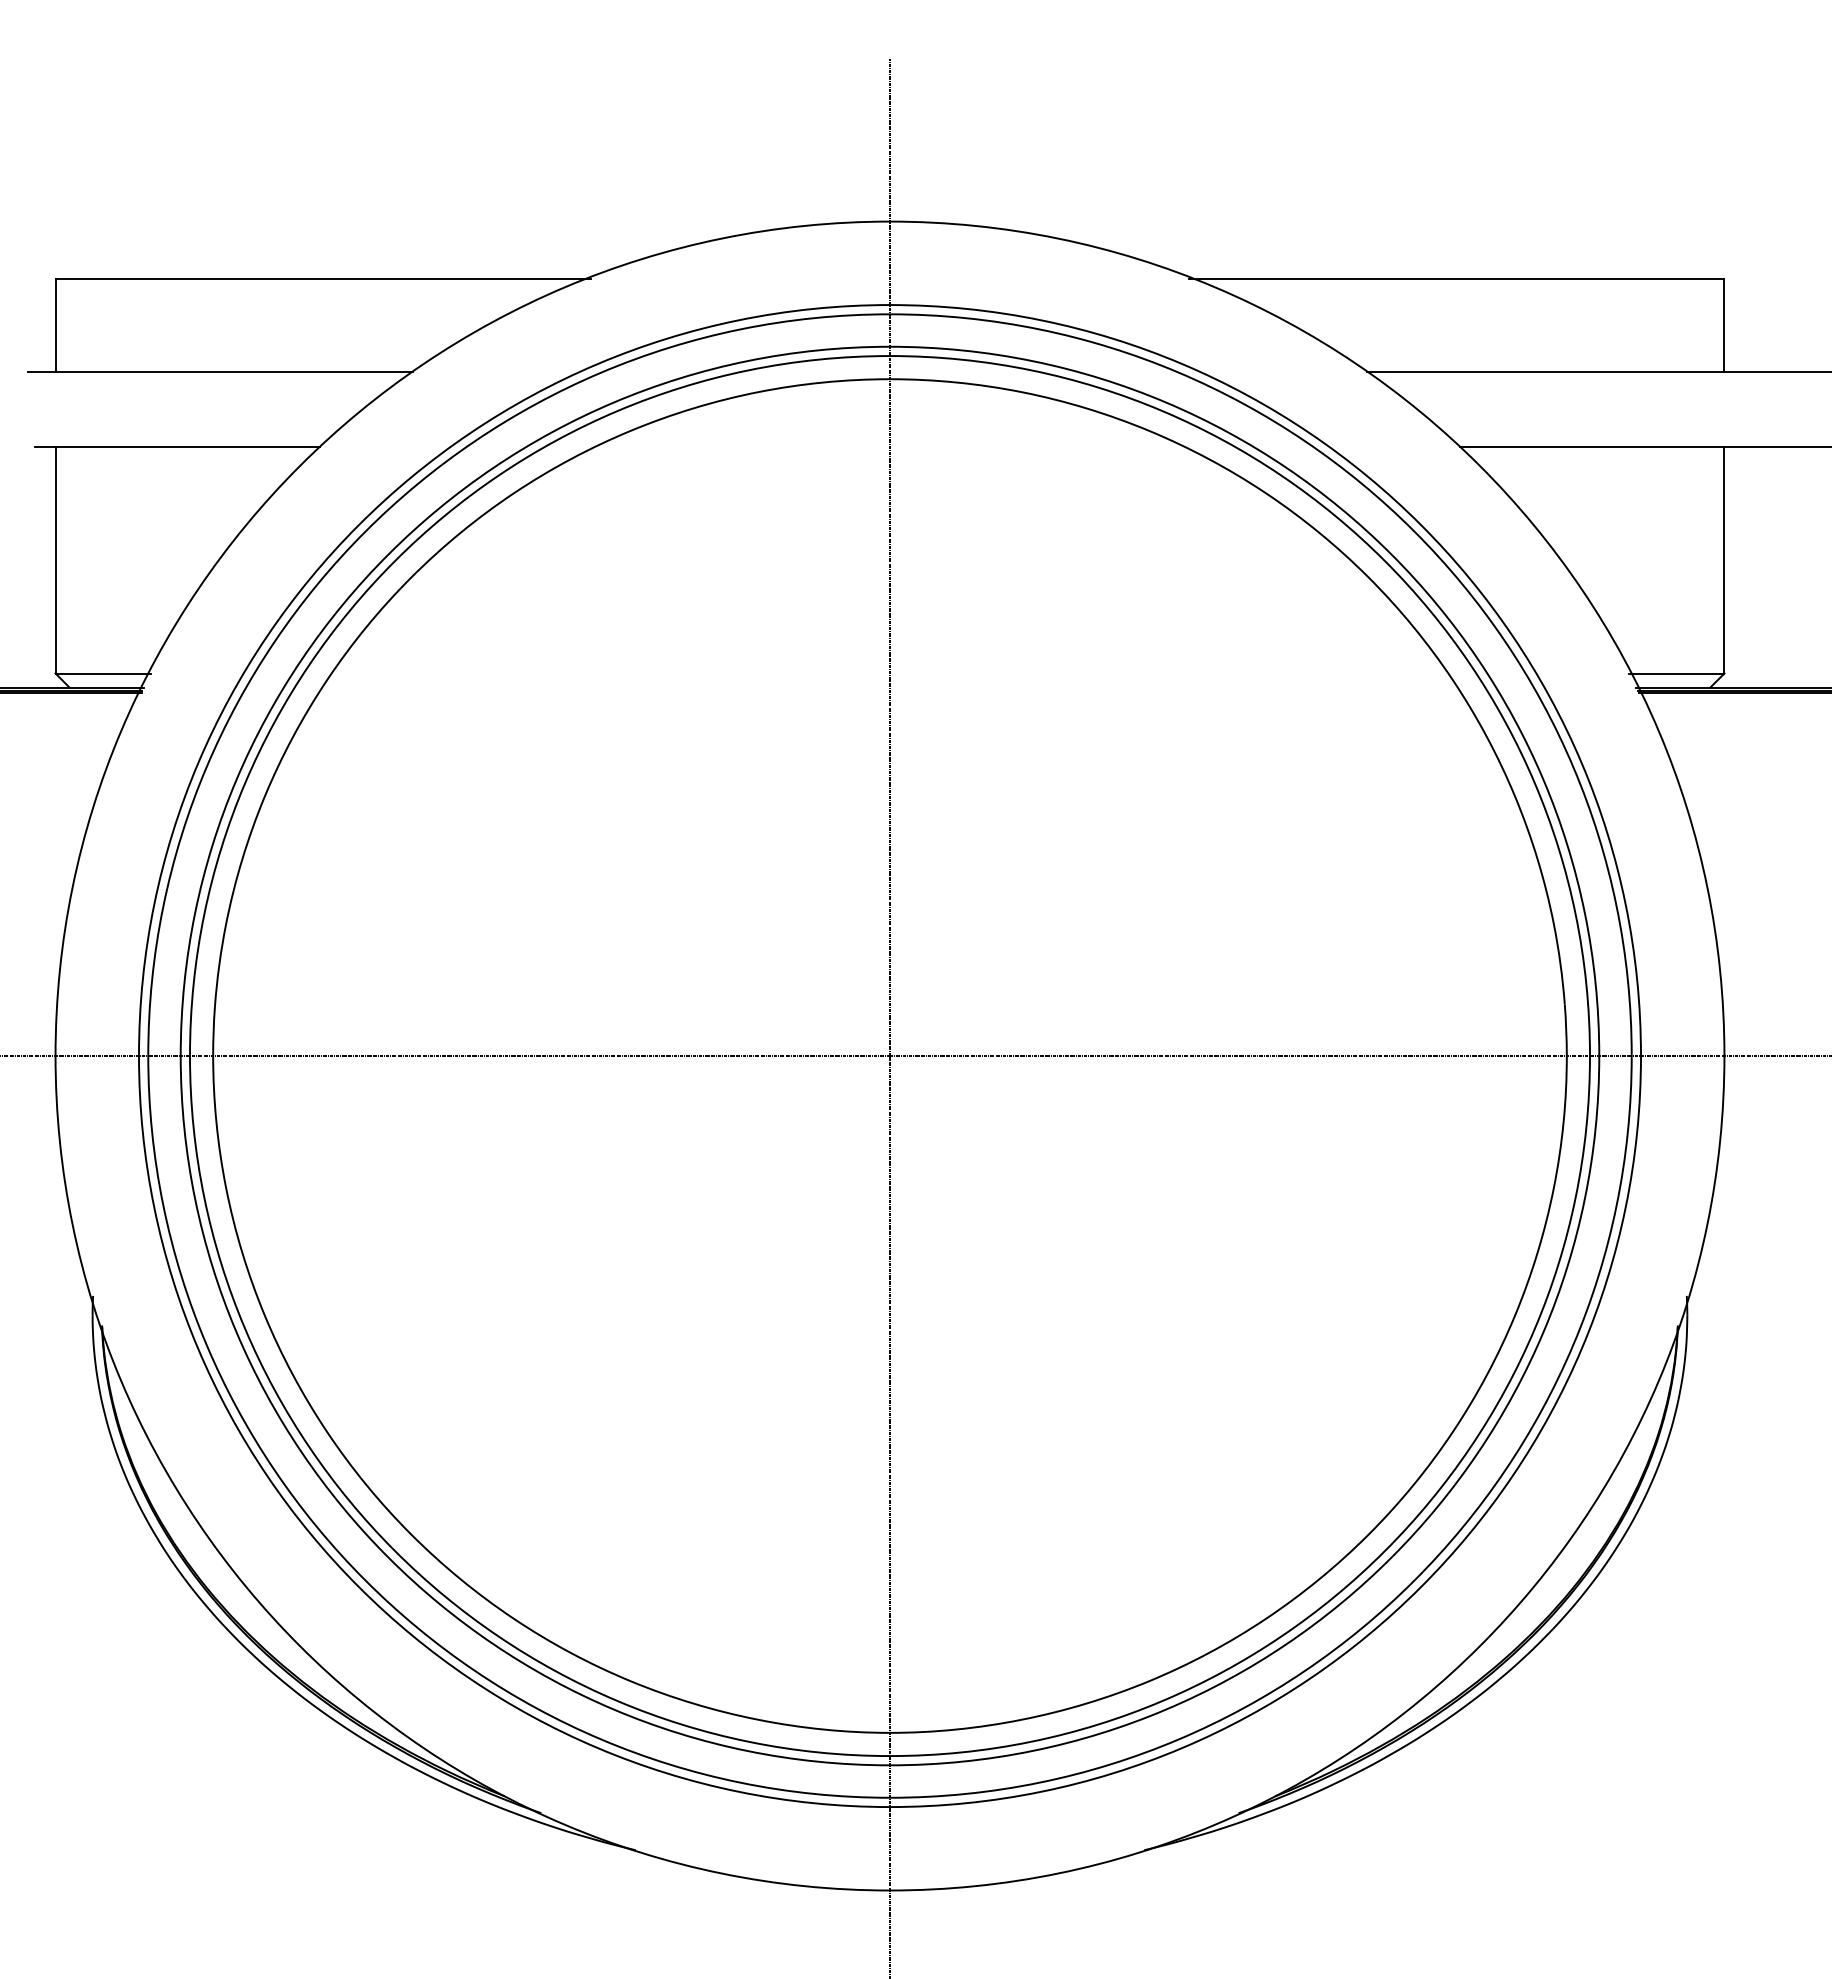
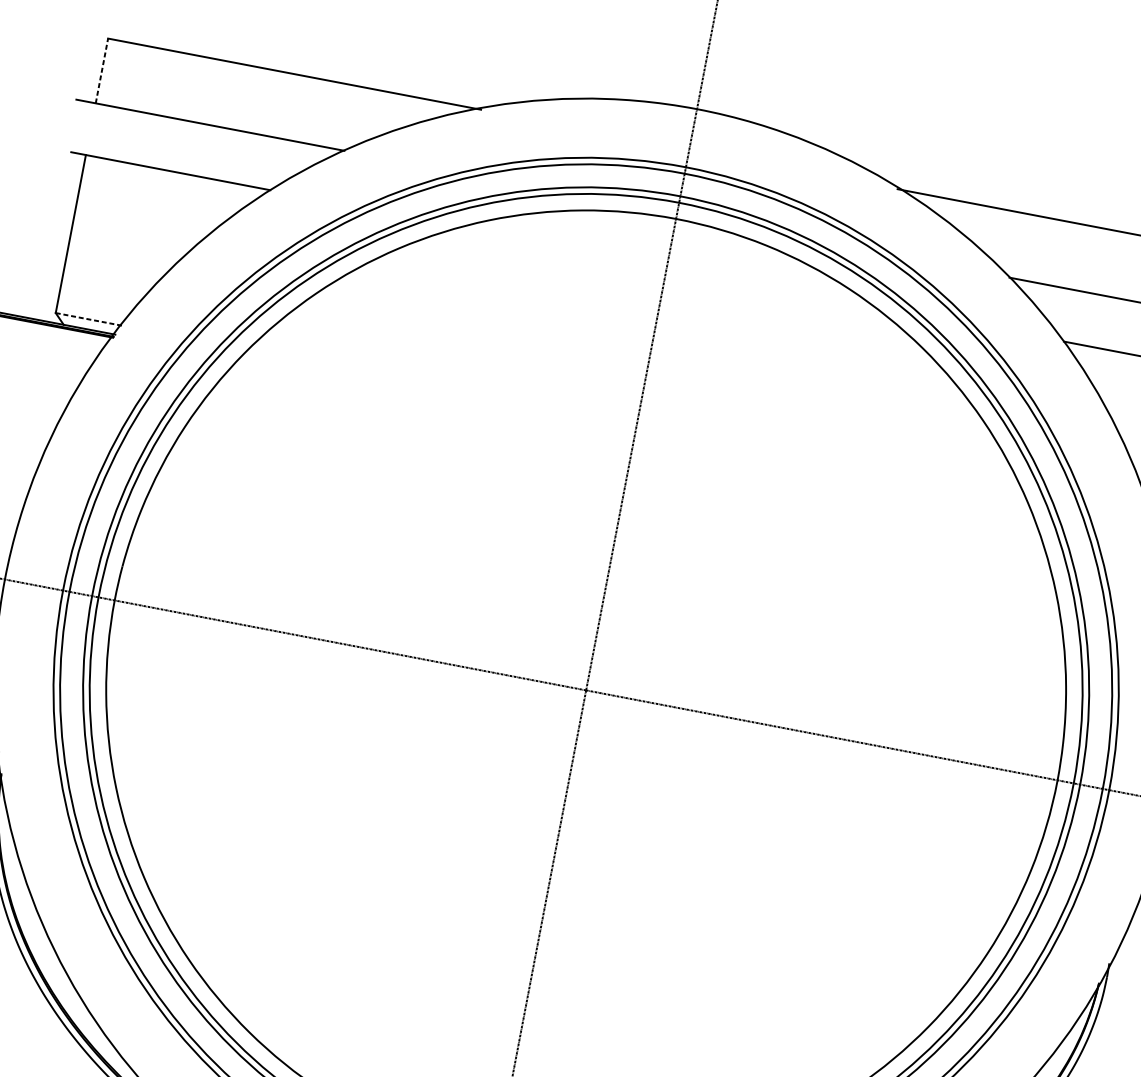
line: (55, 325) -> (101, 70), solid -> dashed
line: (103, 673) -> (89, 319), solid -> dashed

